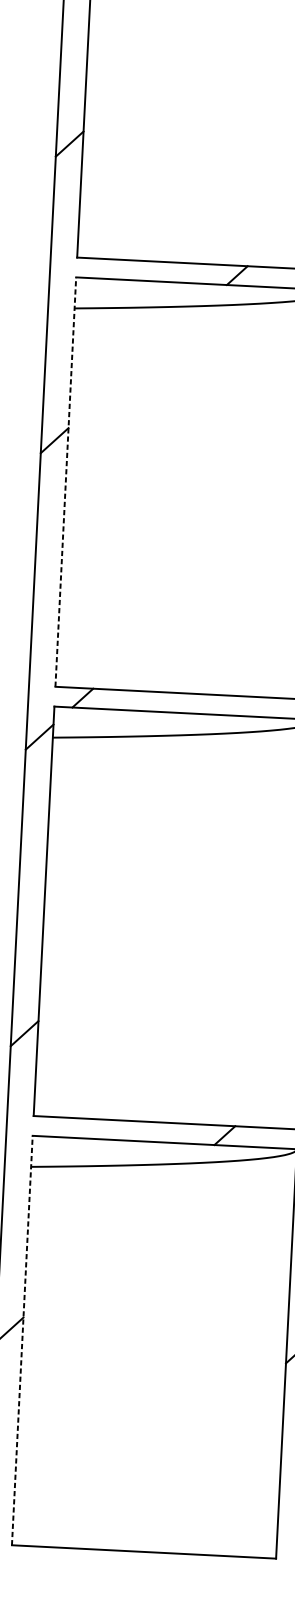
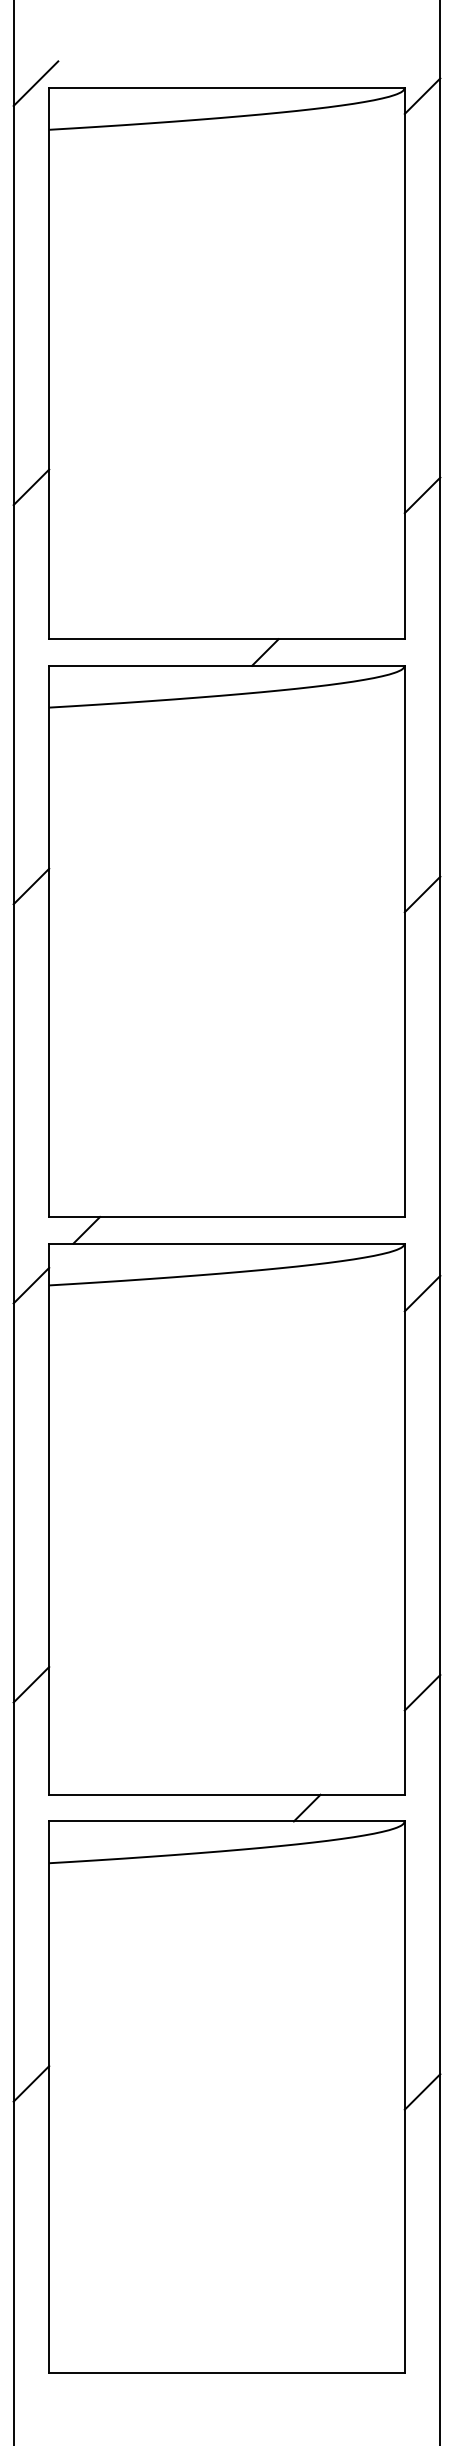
line: (66, 482) -> (49, 941), dashed -> solid
line: (22, 1340) -> (49, 2097), dashed -> solid

